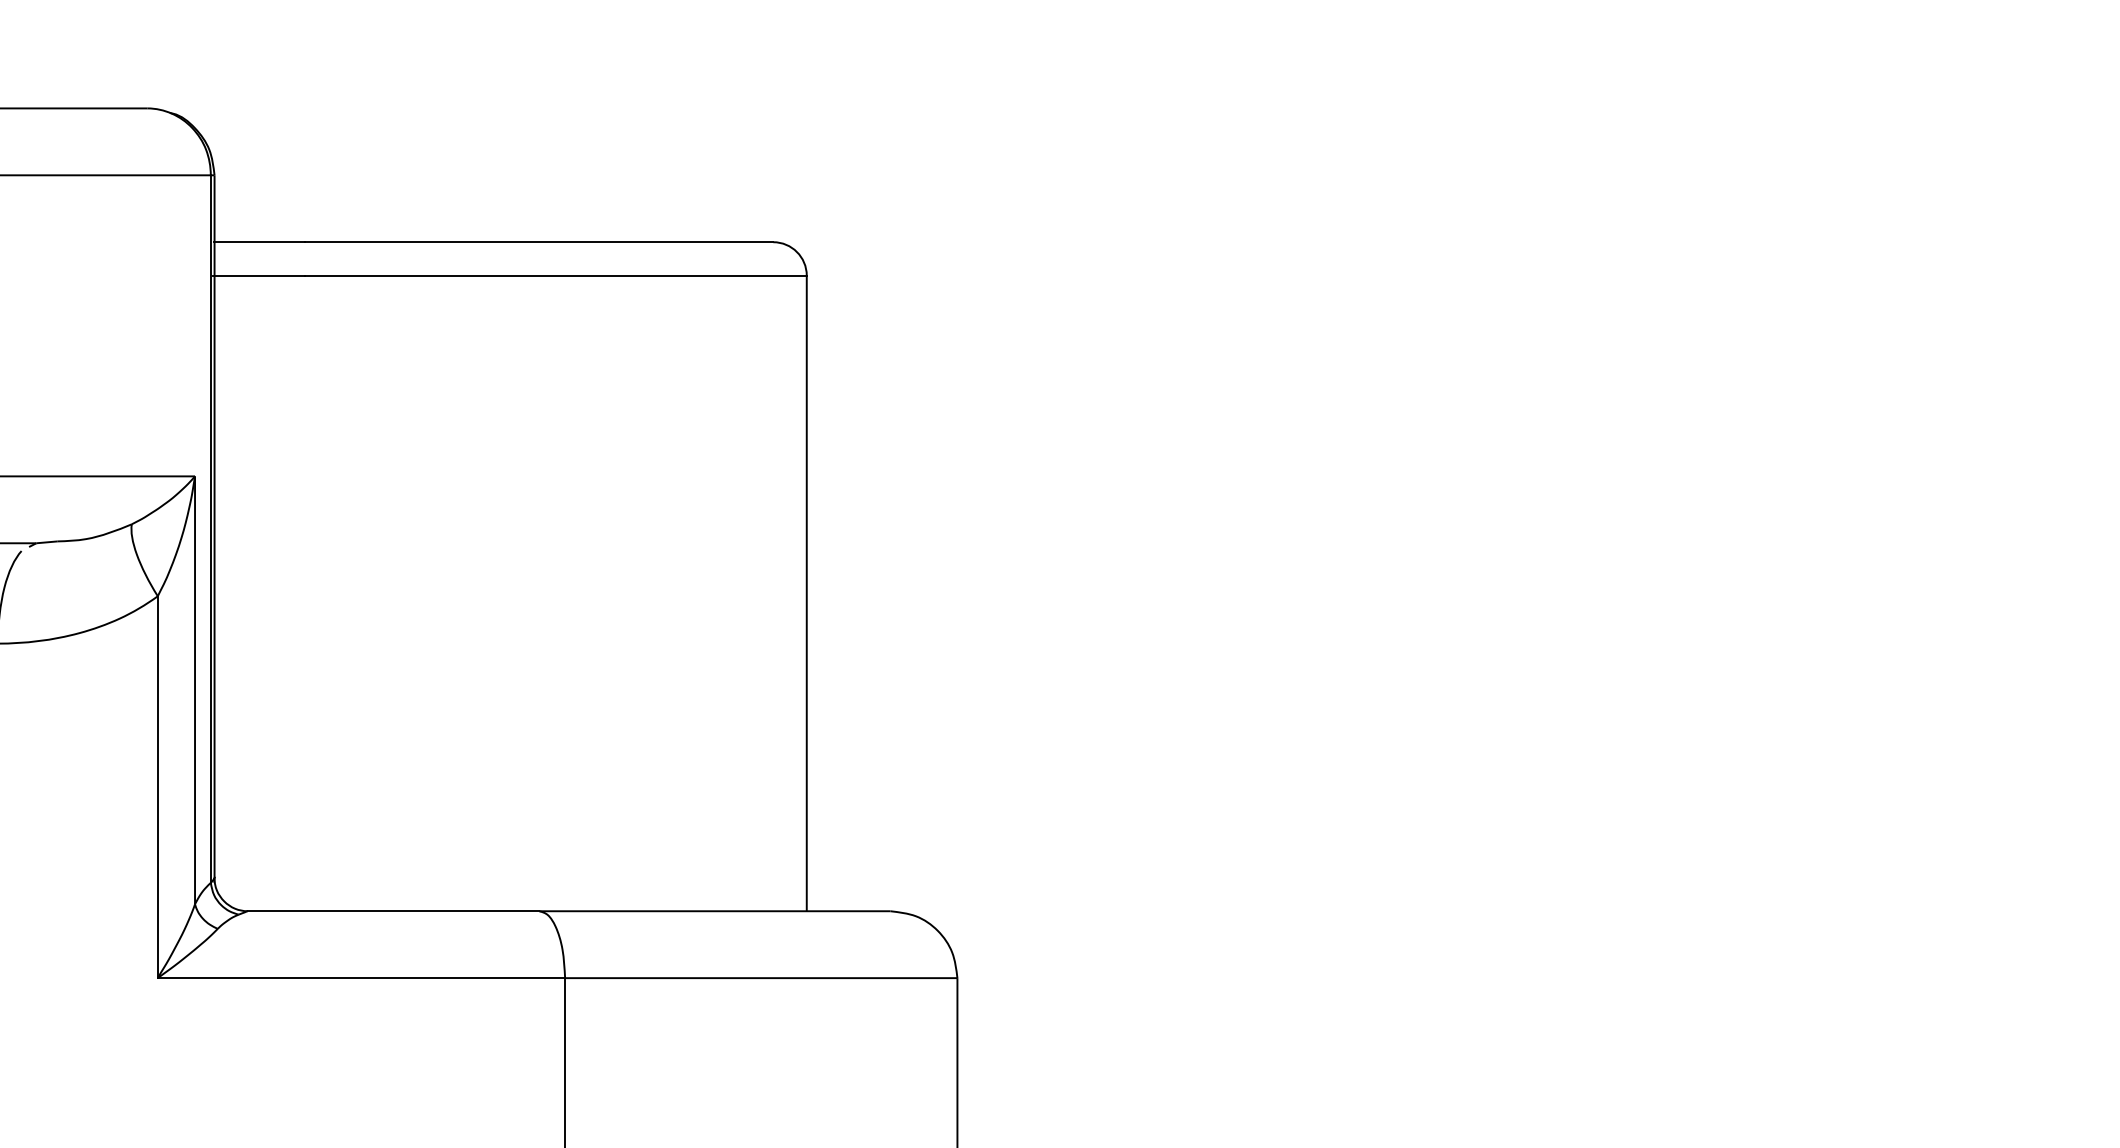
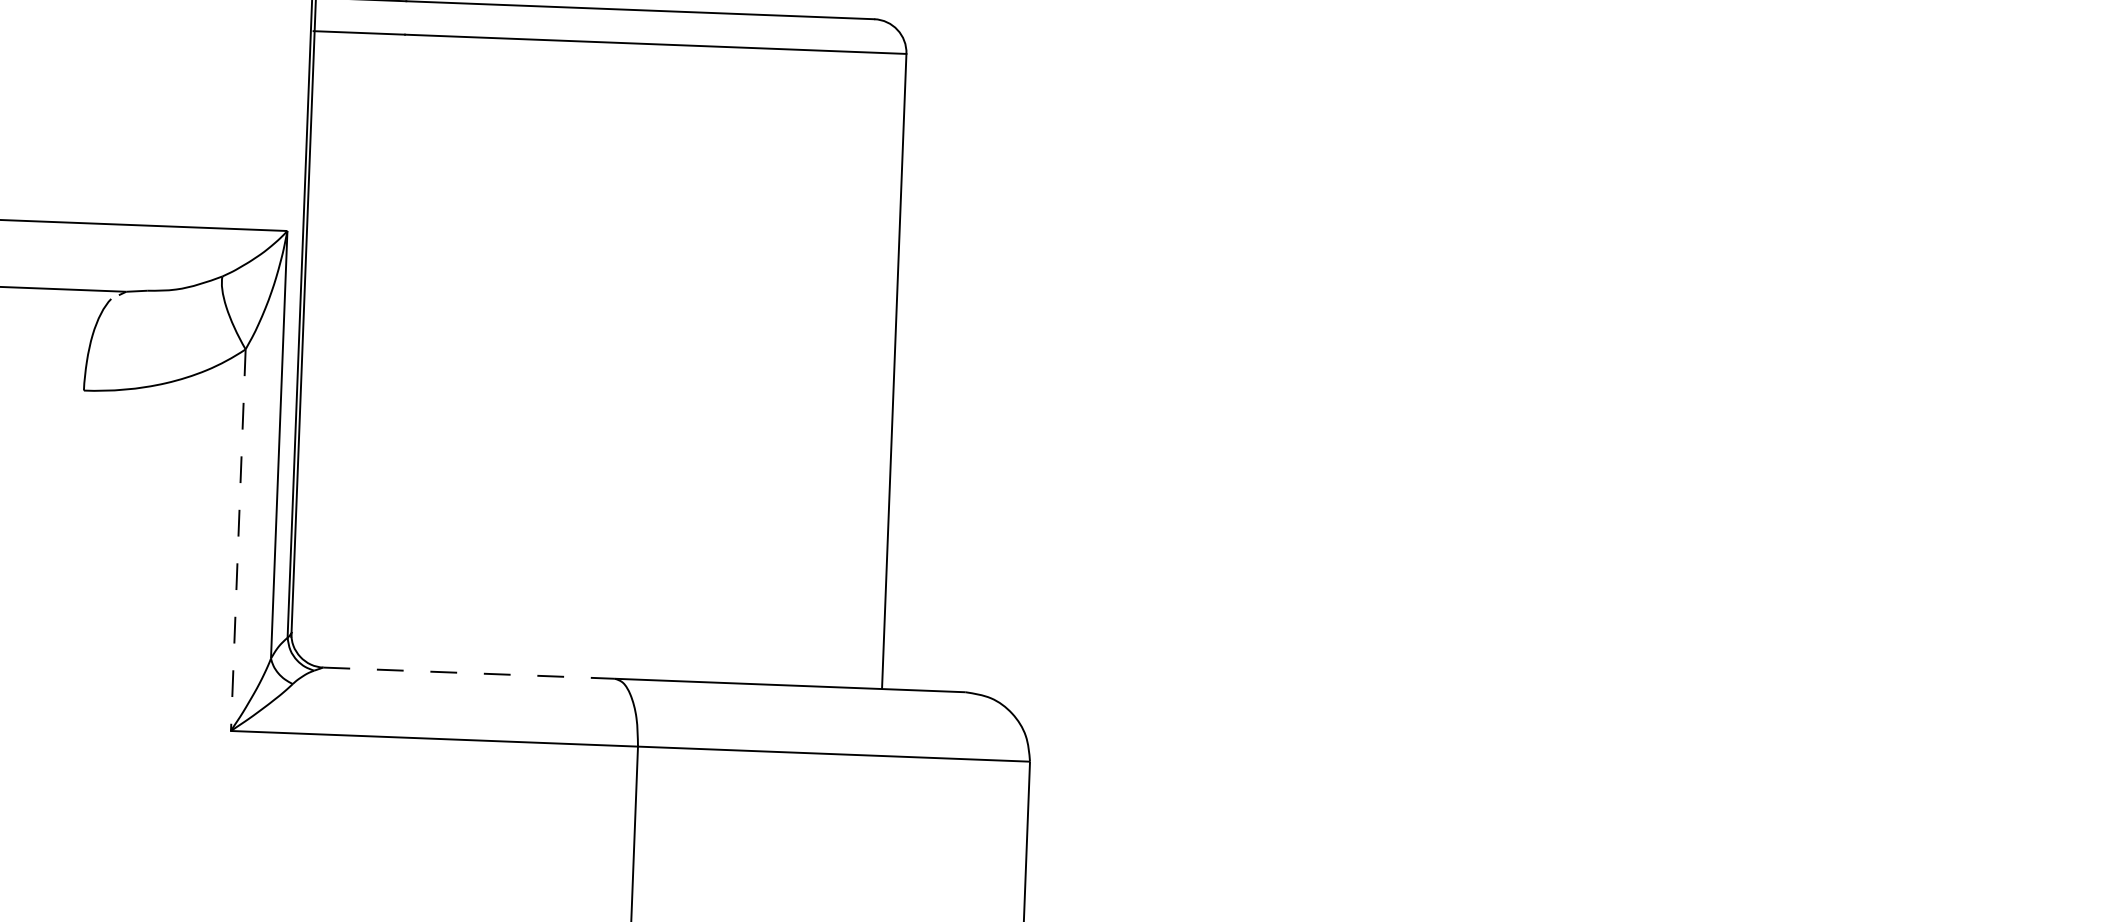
line: (157, 787) -> (237, 540), solid -> dashed
line: (393, 911) -> (469, 673), solid -> dashed

